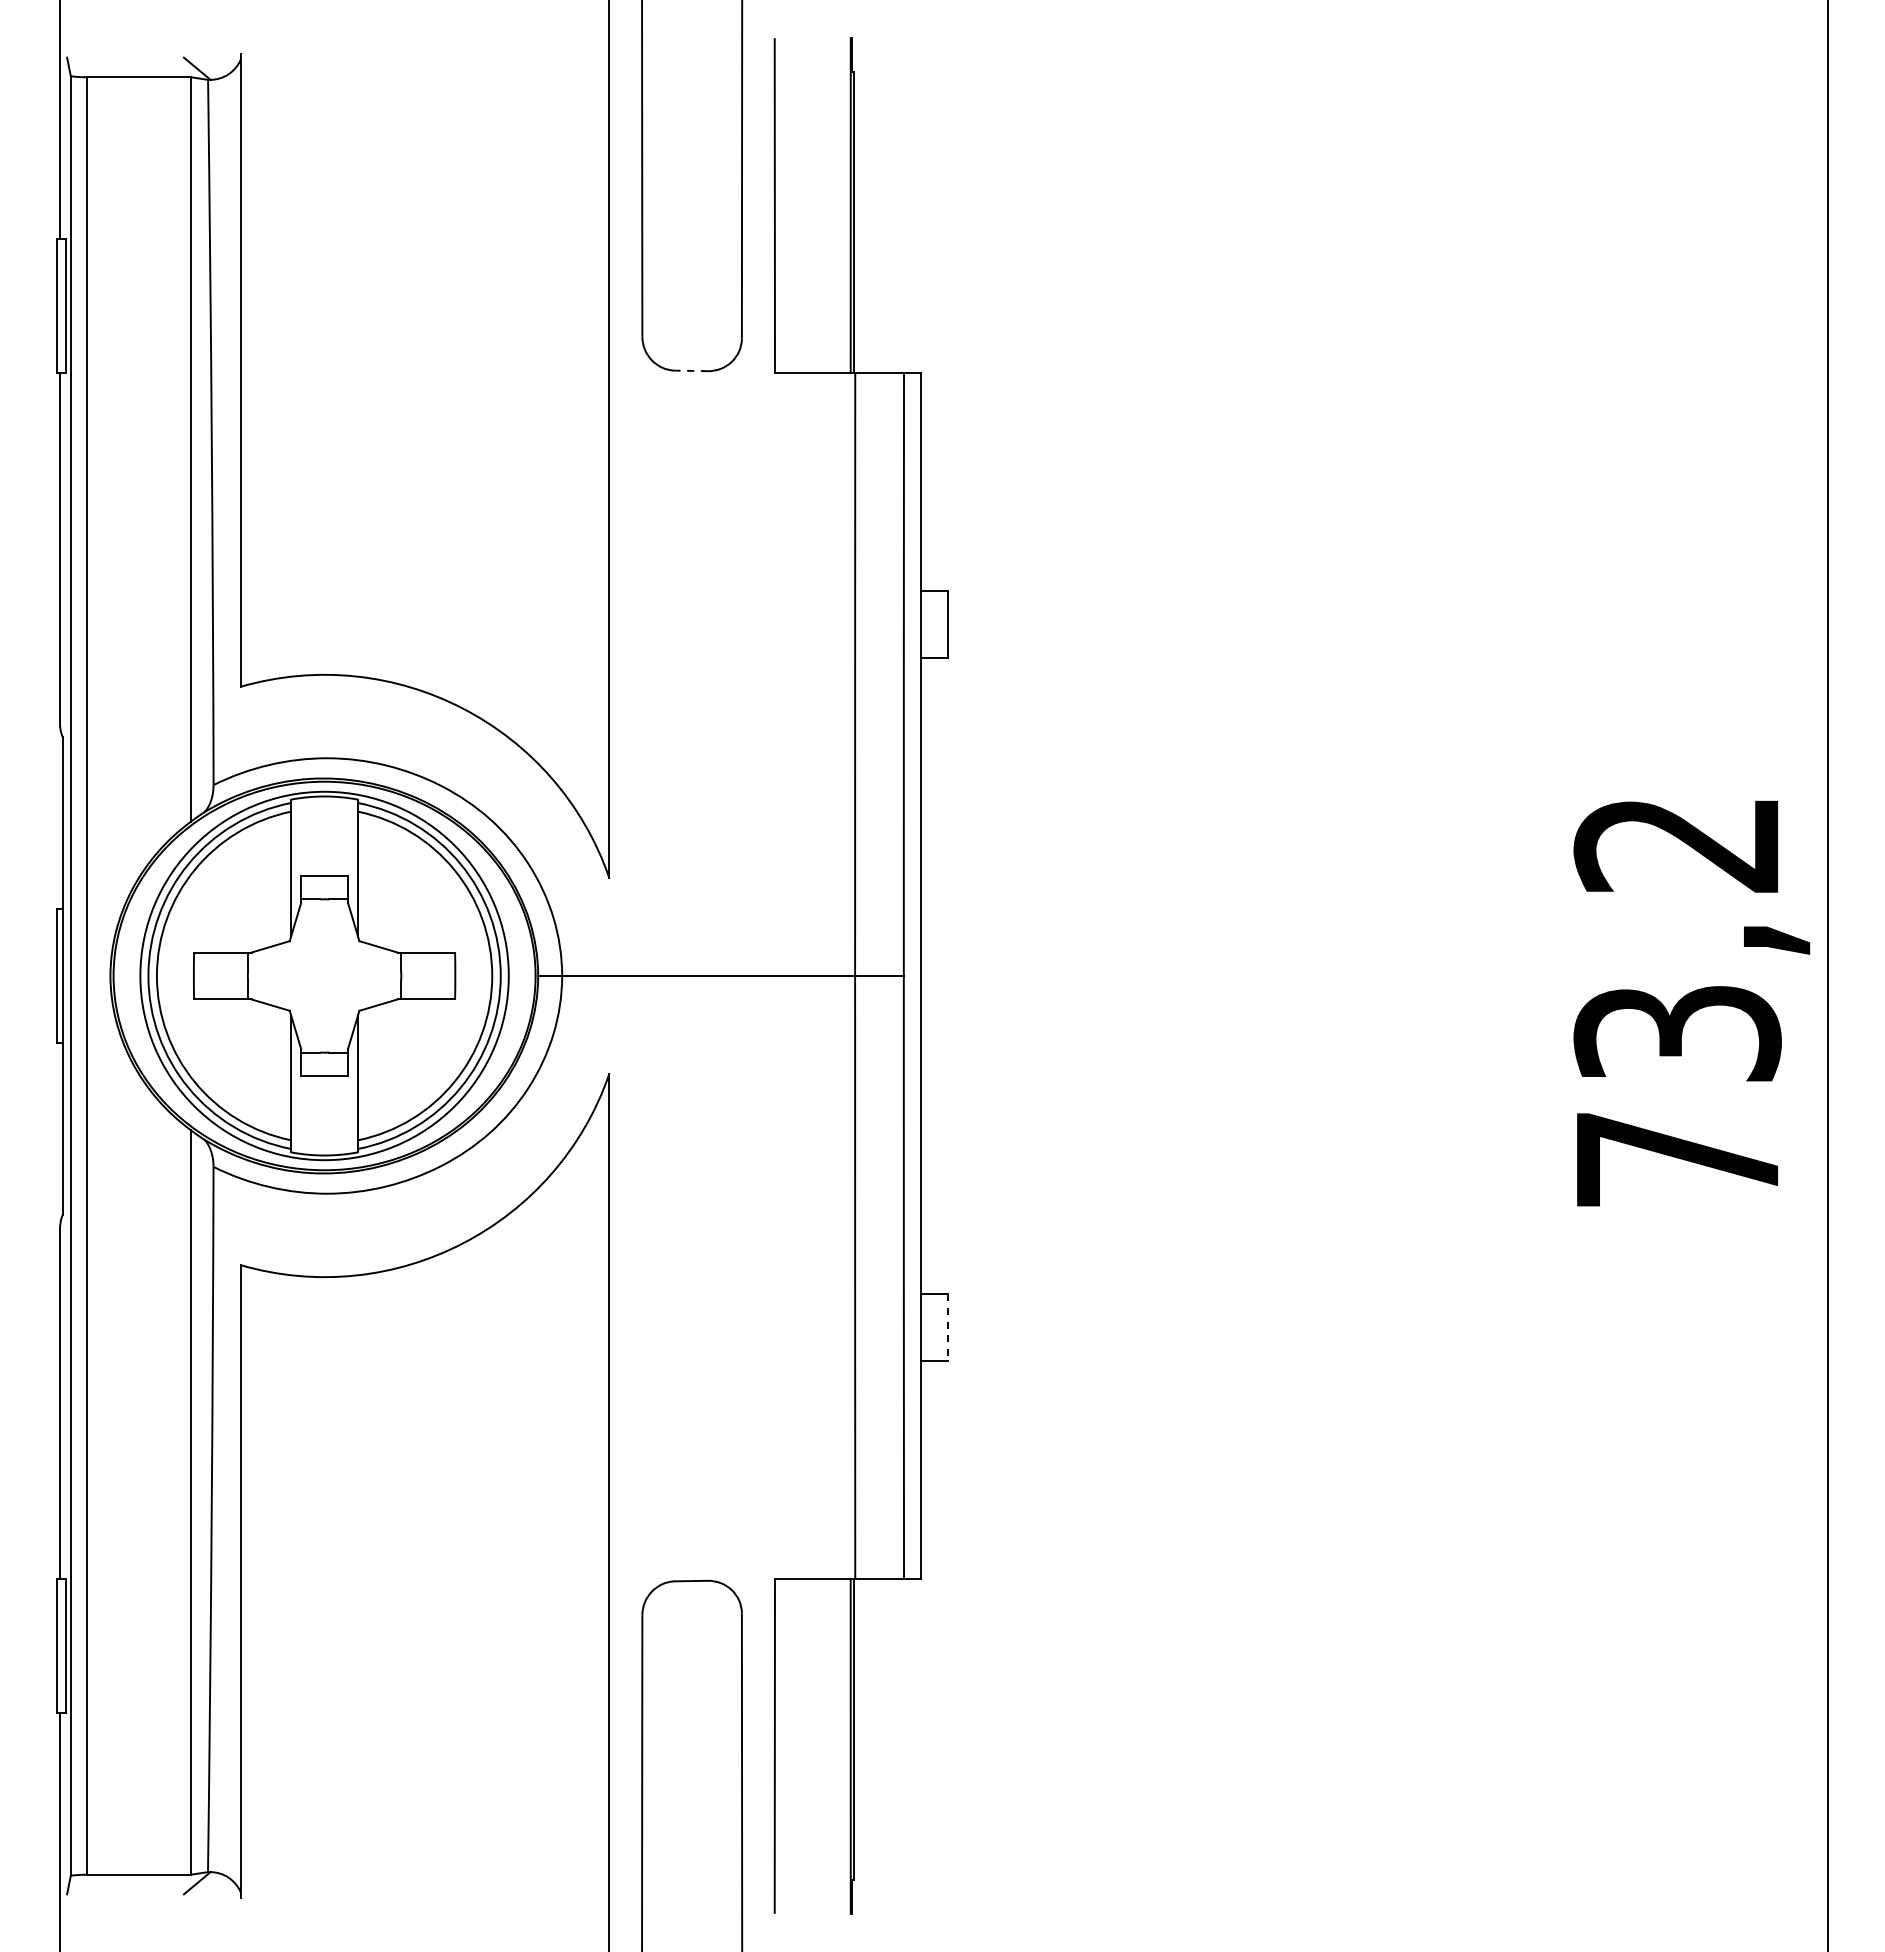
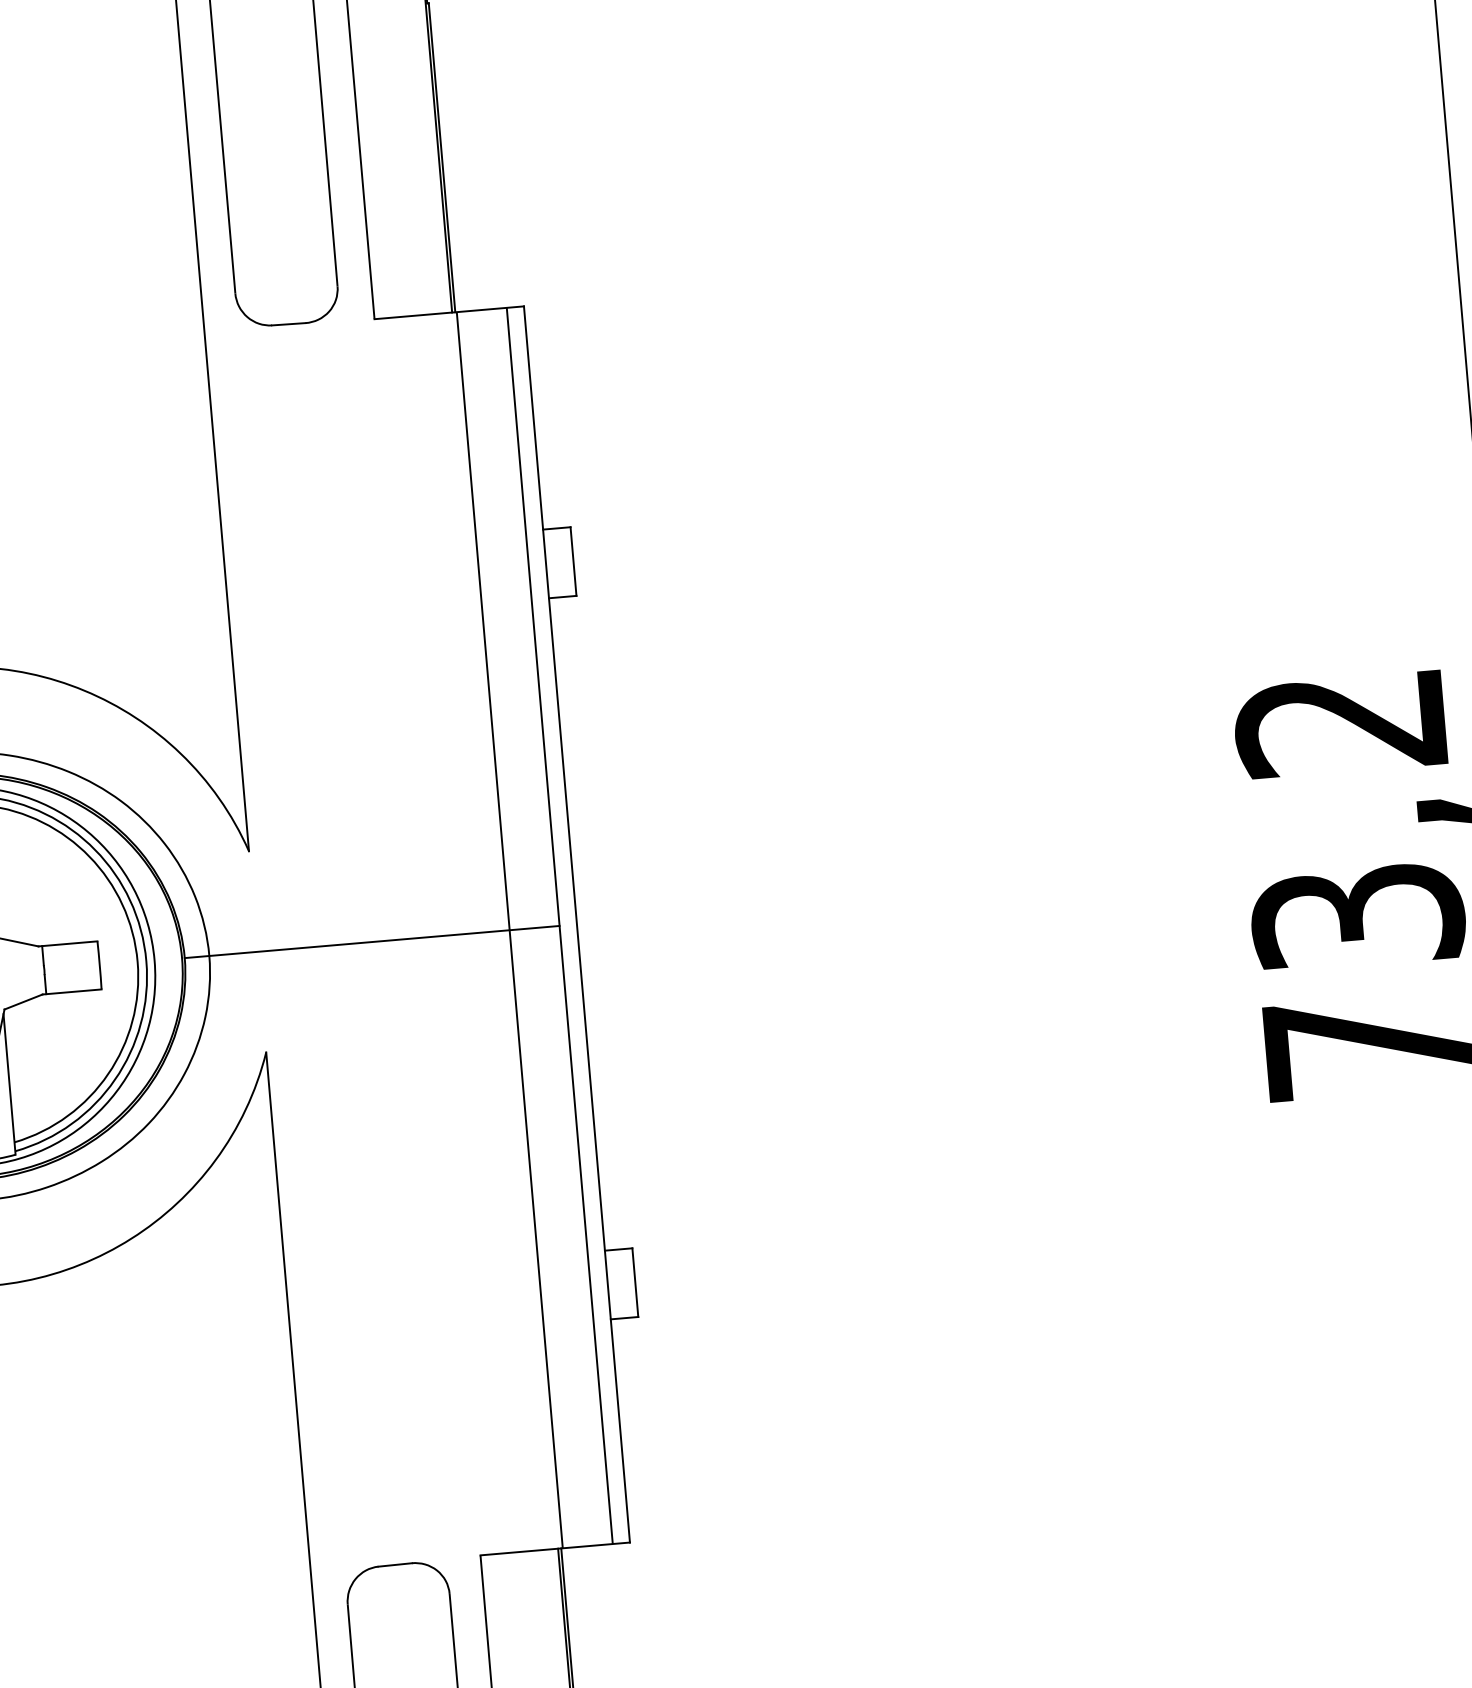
line: (691, 370) -> (288, 323), dashed -> solid
line: (947, 1328) -> (635, 1283), dashed -> solid

